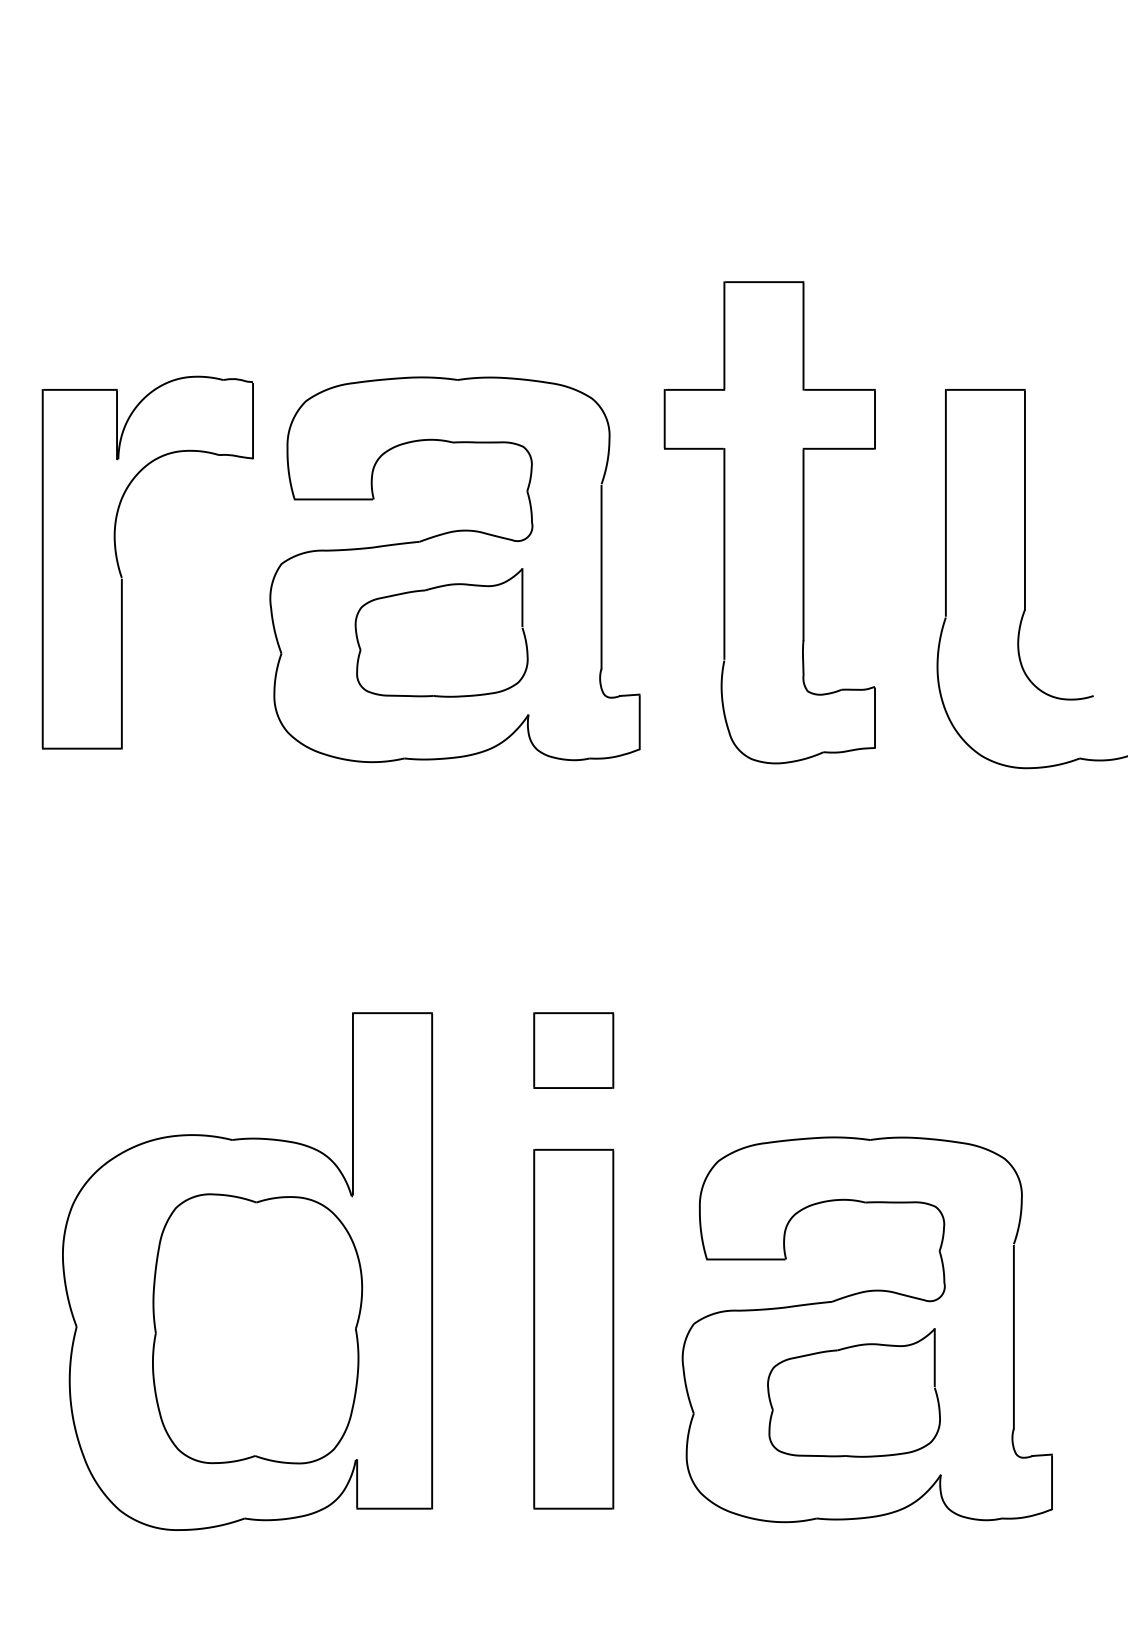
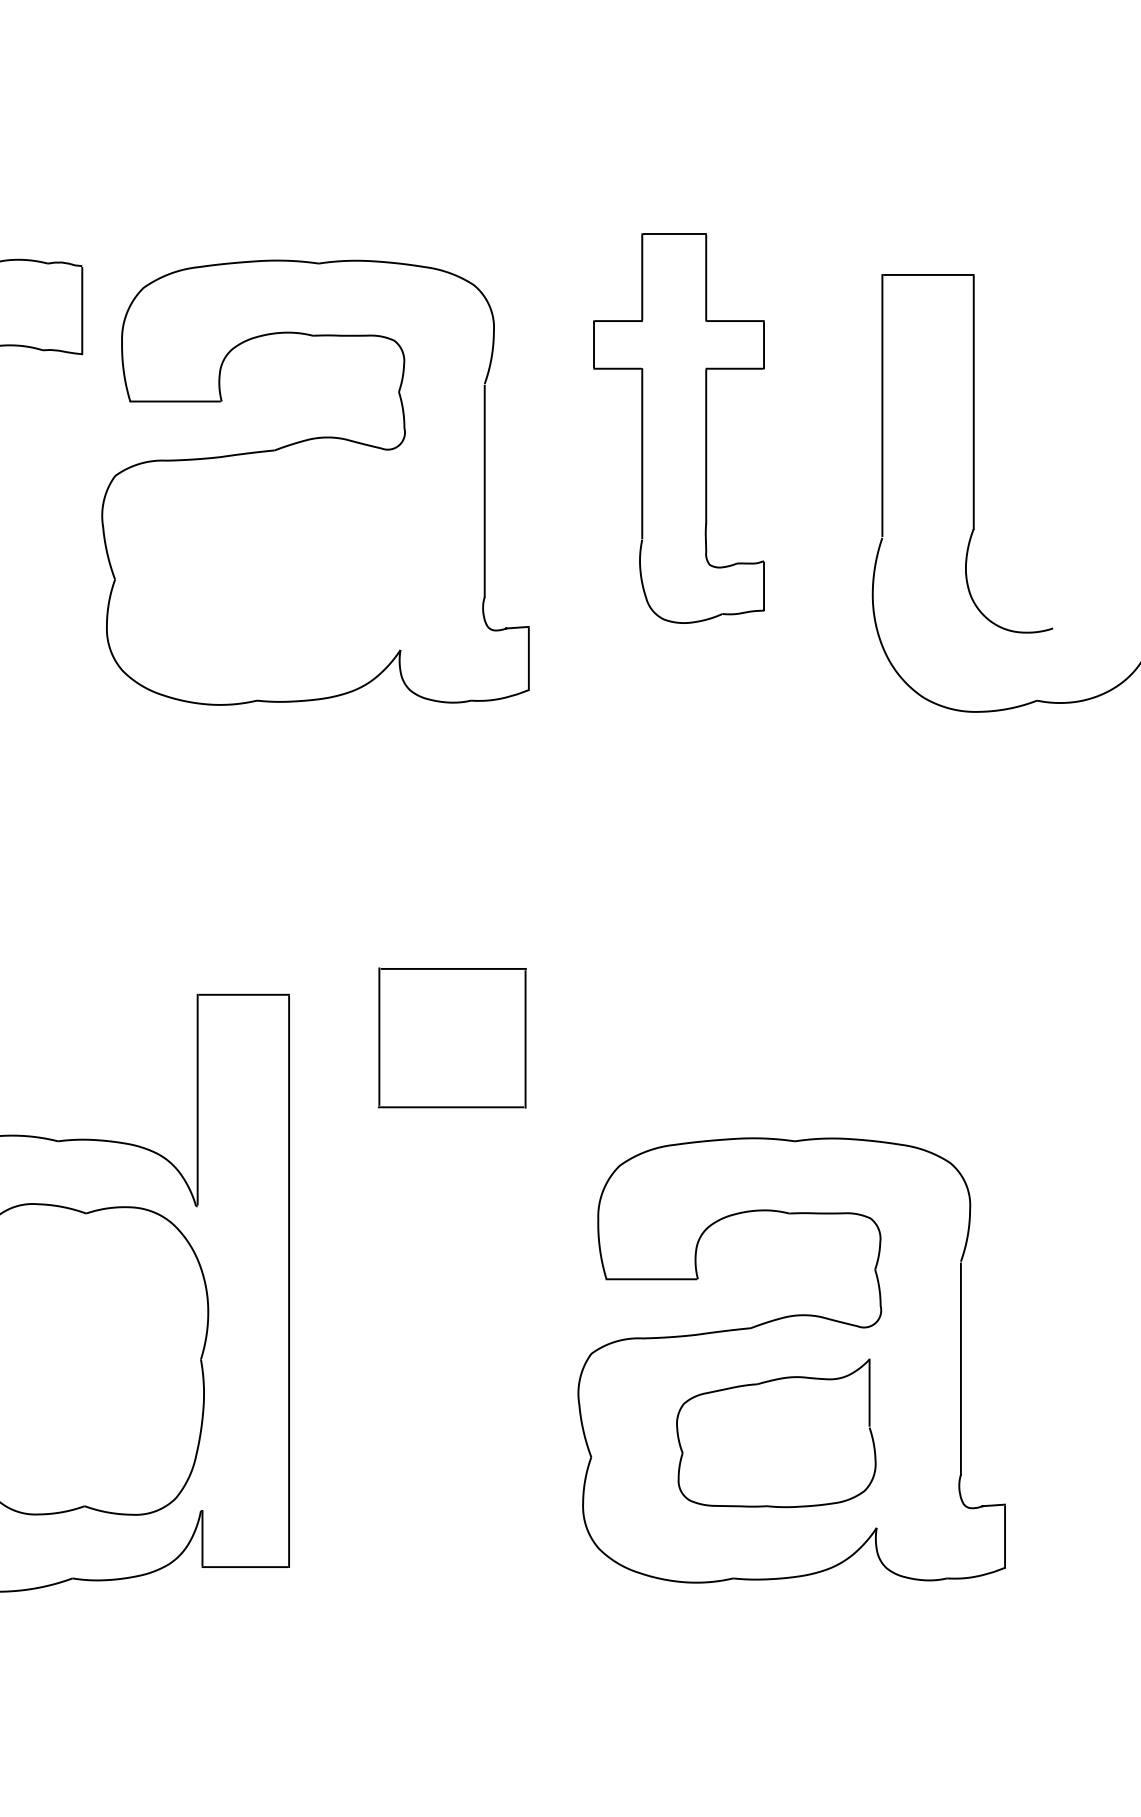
part: (769, 522) -> (678, 428), size x0.7
part: (441, 632) -> (299, 555), removed
part: (573, 1050) -> (452, 1037), size x1.6
part: (573, 1328) -> (452, 1358), removed

